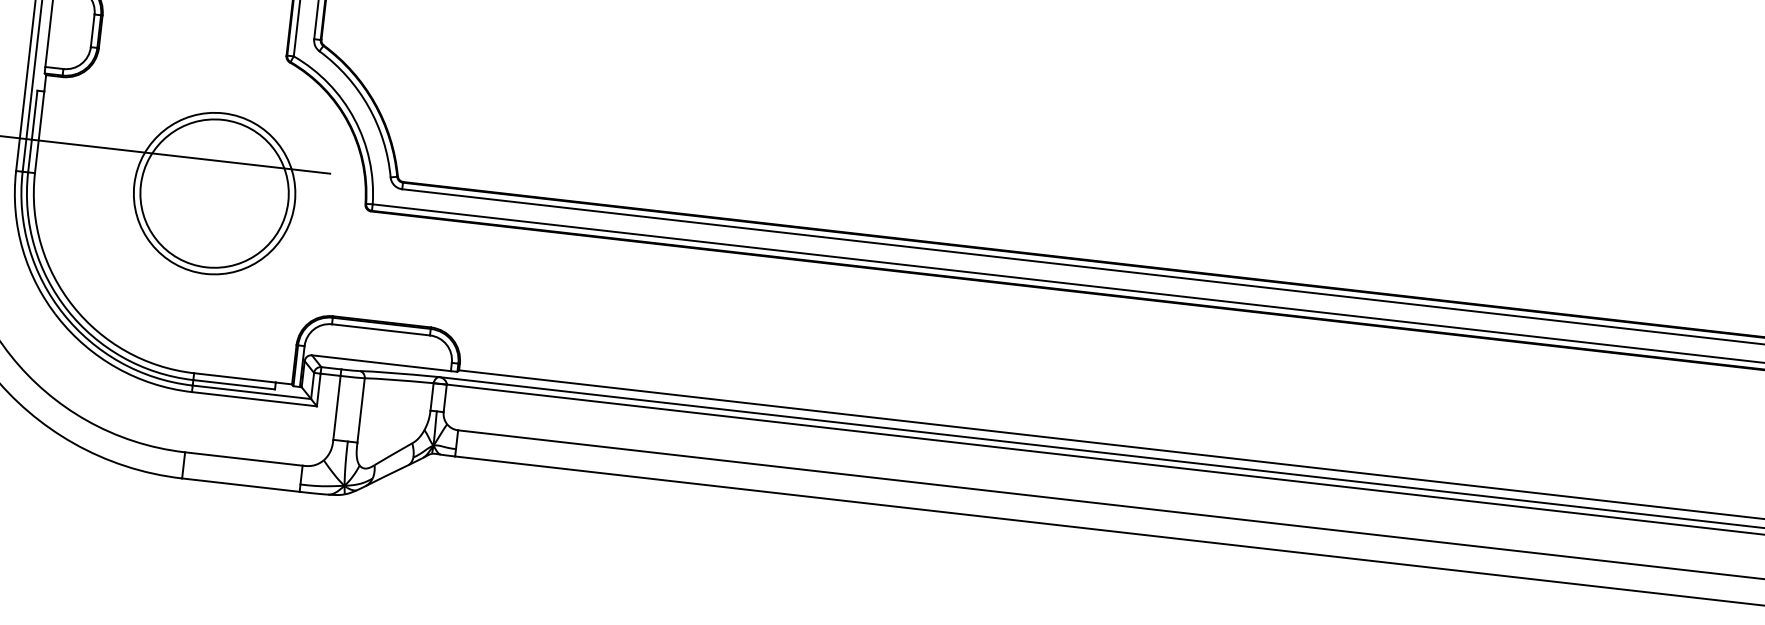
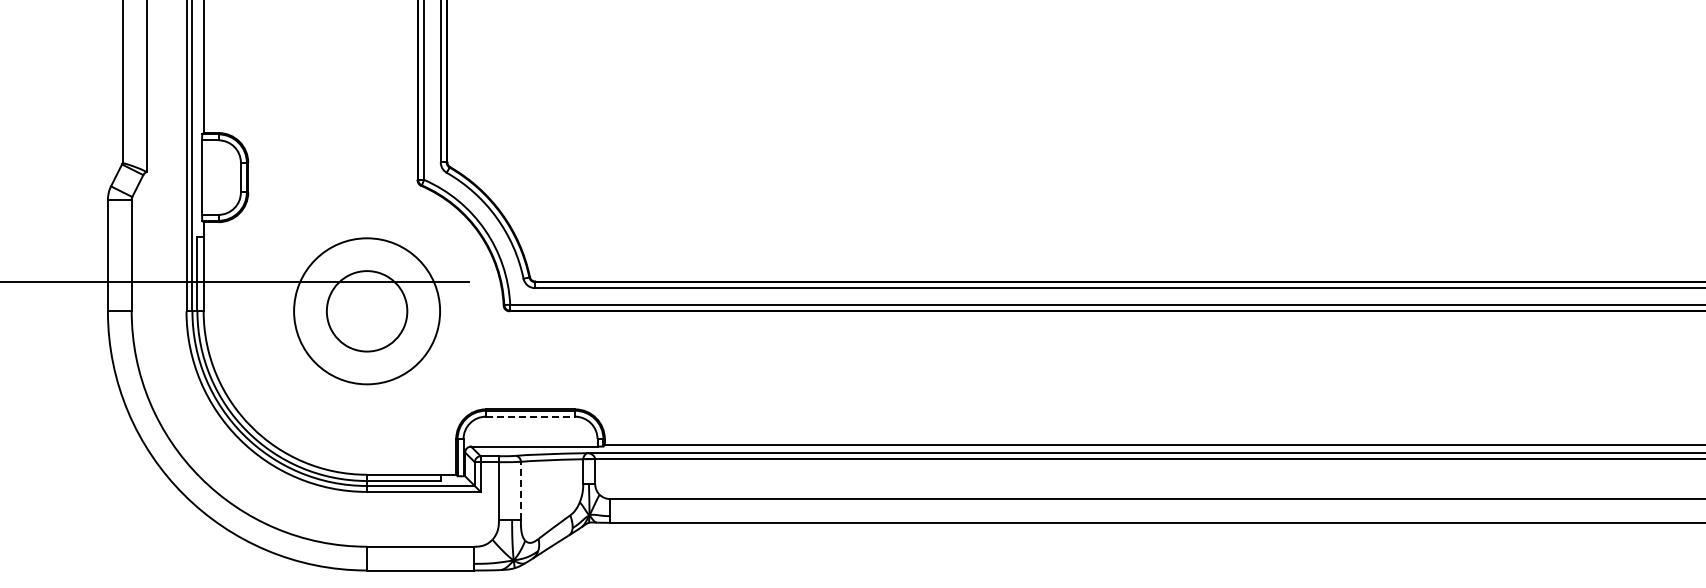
circle: (215, 193) -> (367, 311), size x0.6
line: (381, 329) -> (530, 416), solid -> dashed
line: (360, 409) -> (520, 490), solid -> dashed

